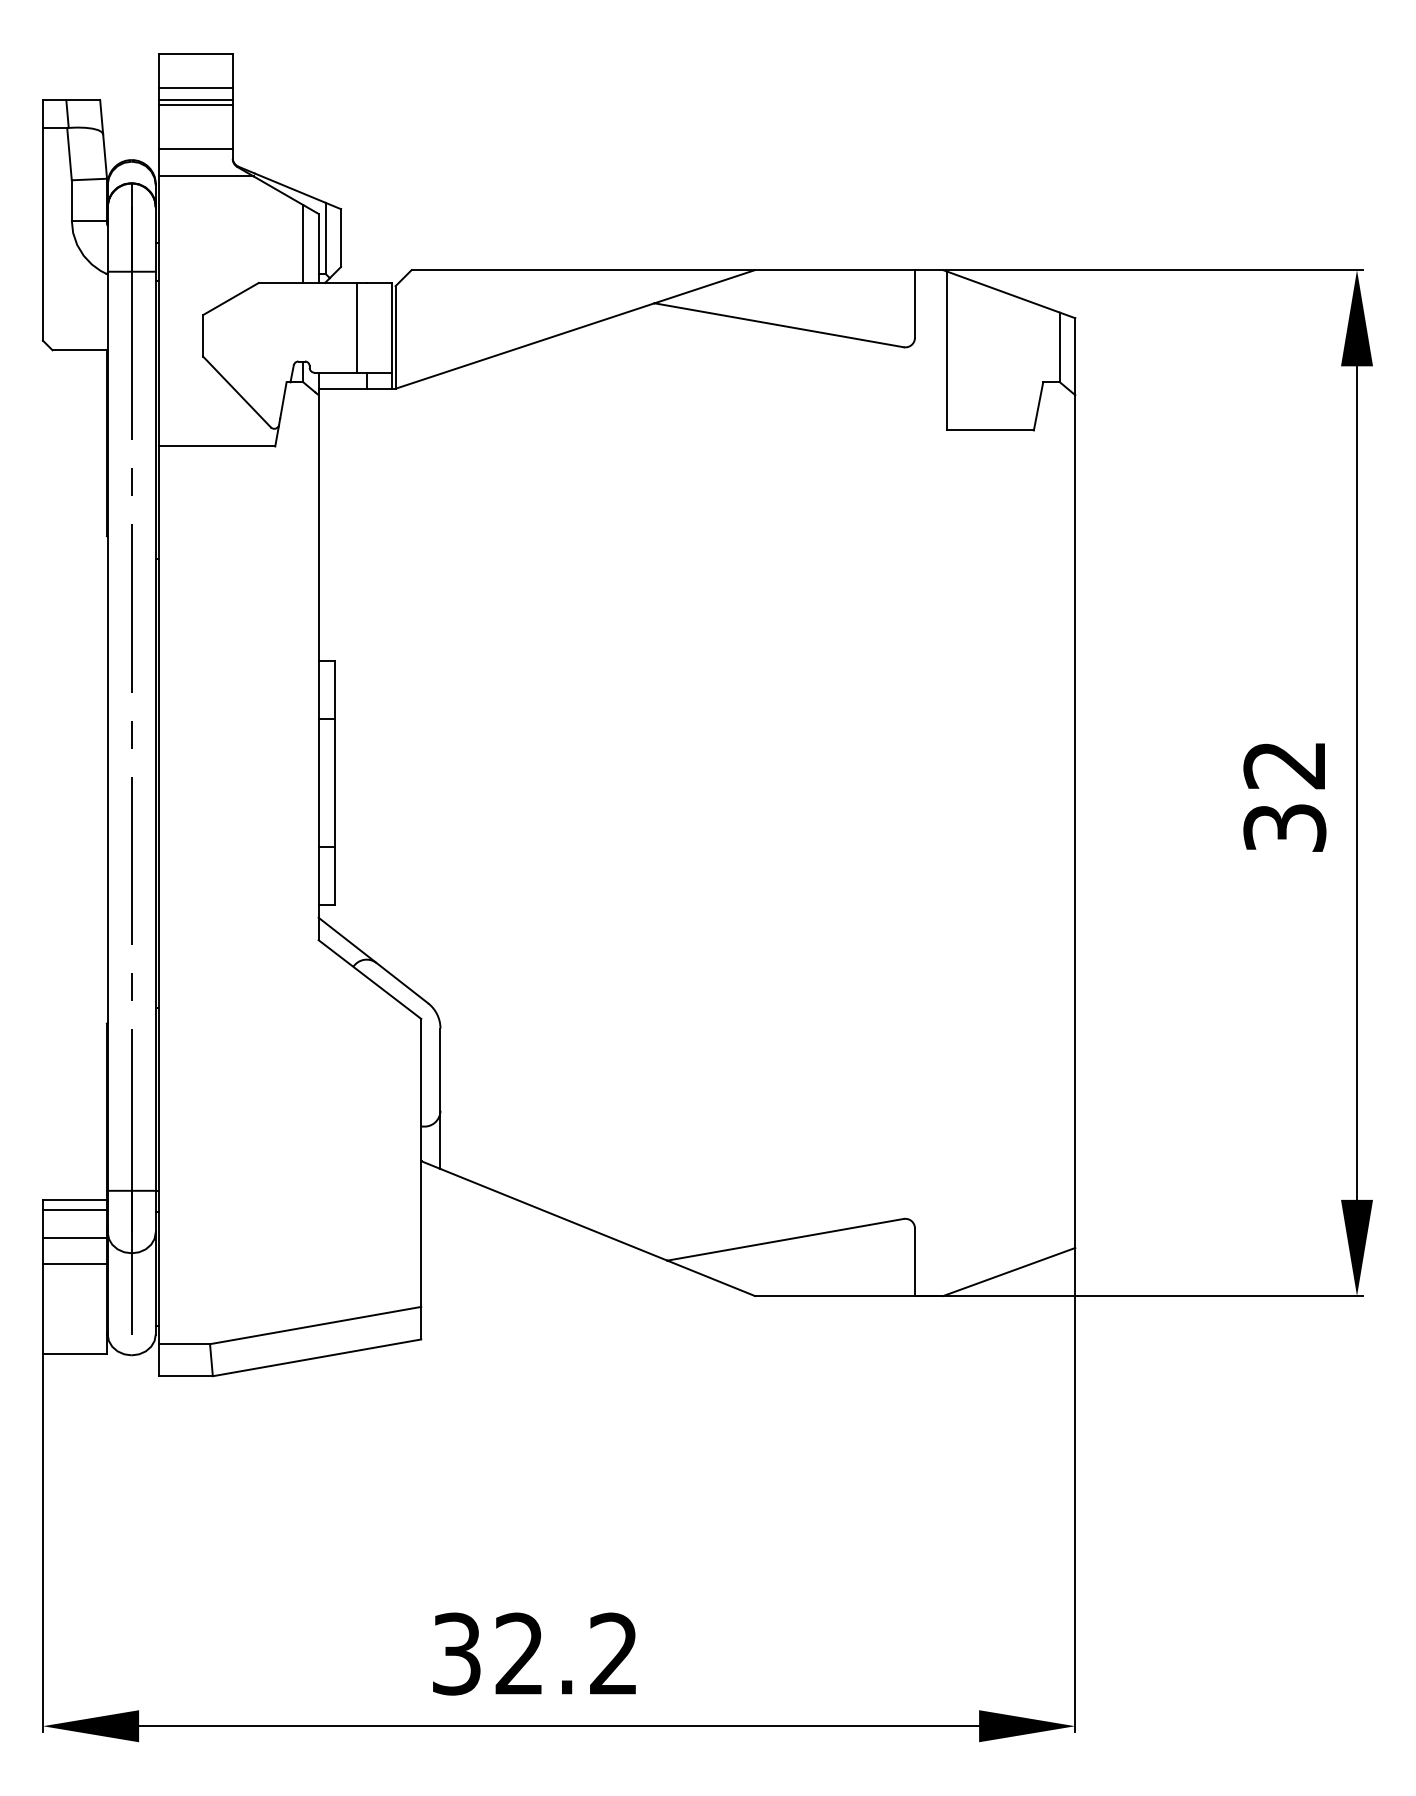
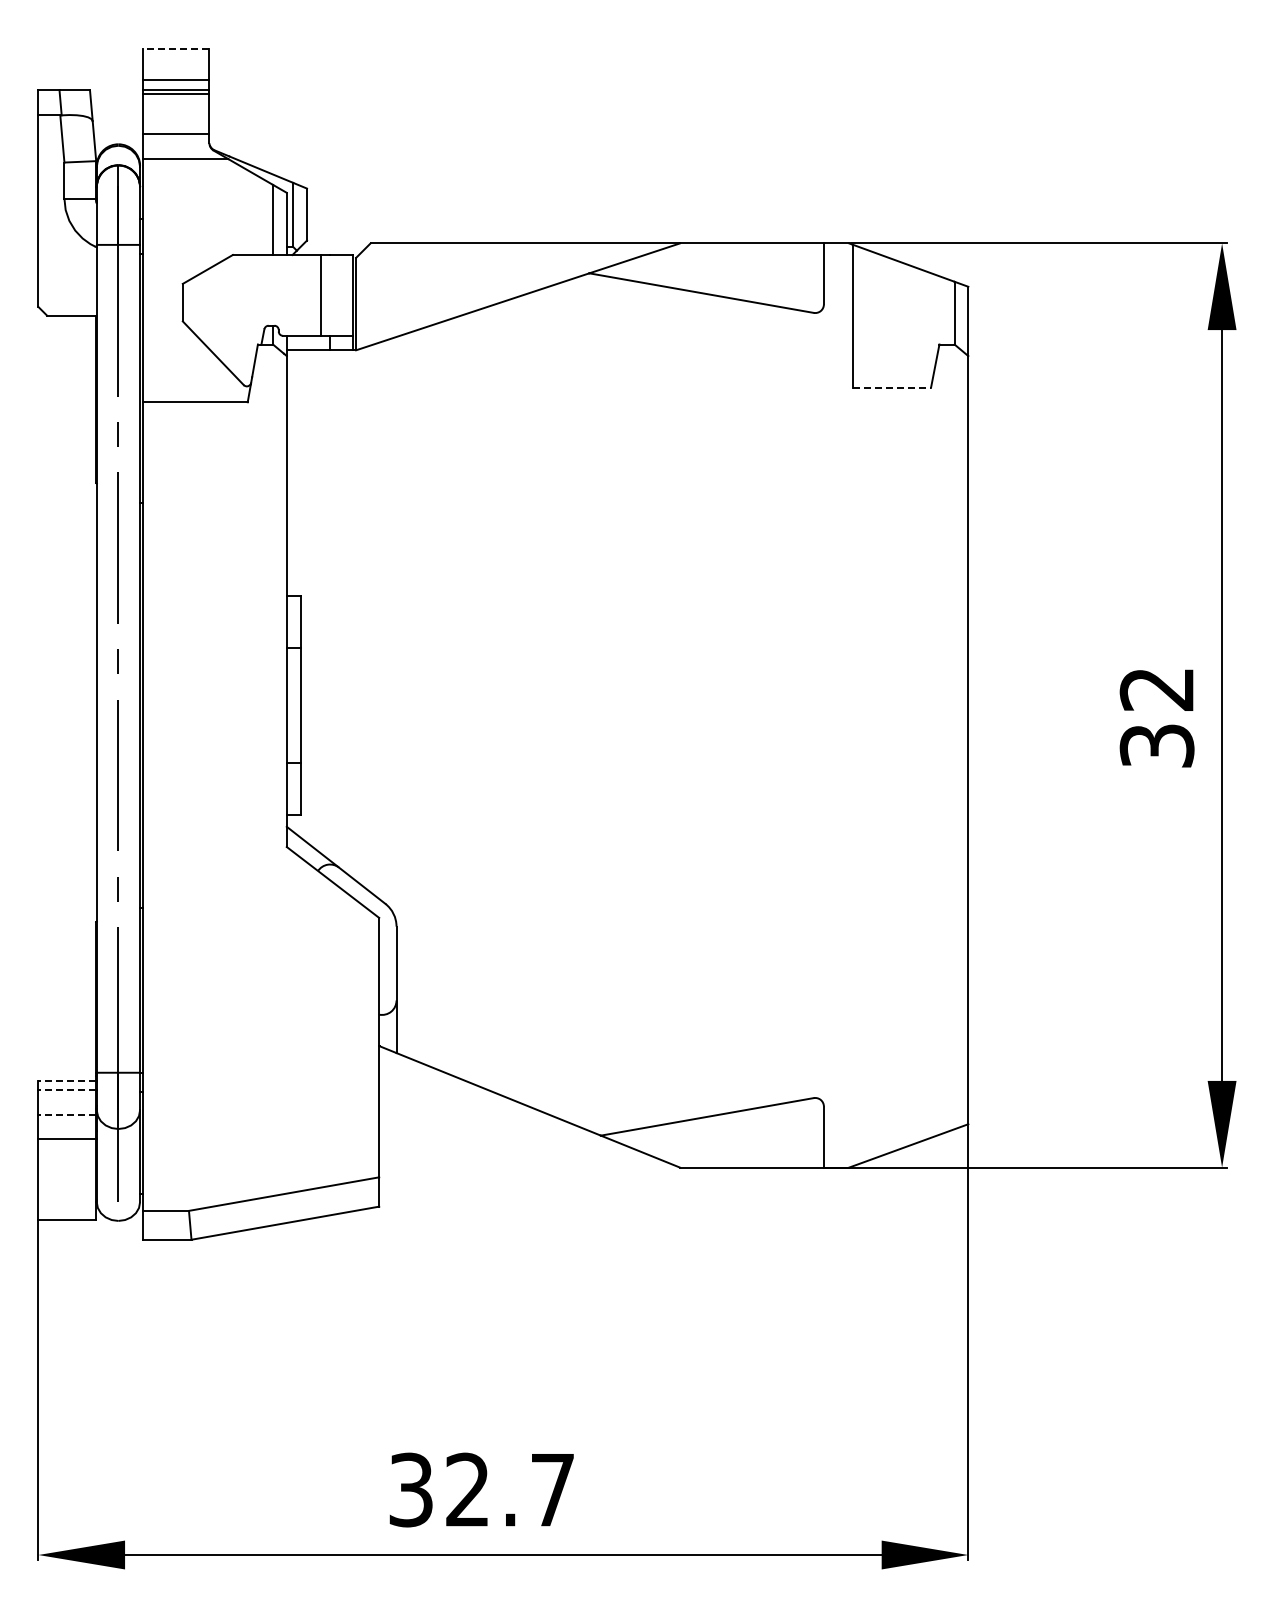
line: (195, 53) -> (175, 48), solid -> dashed
line: (991, 430) -> (892, 387), solid -> dashed
line: (75, 1199) -> (67, 1080), solid -> dashed
line: (75, 1209) -> (67, 1089), solid -> dashed
line: (75, 1237) -> (67, 1114), solid -> dashed
text: (613, 1653) -> (552, 1489), 32.2 -> 32.7

